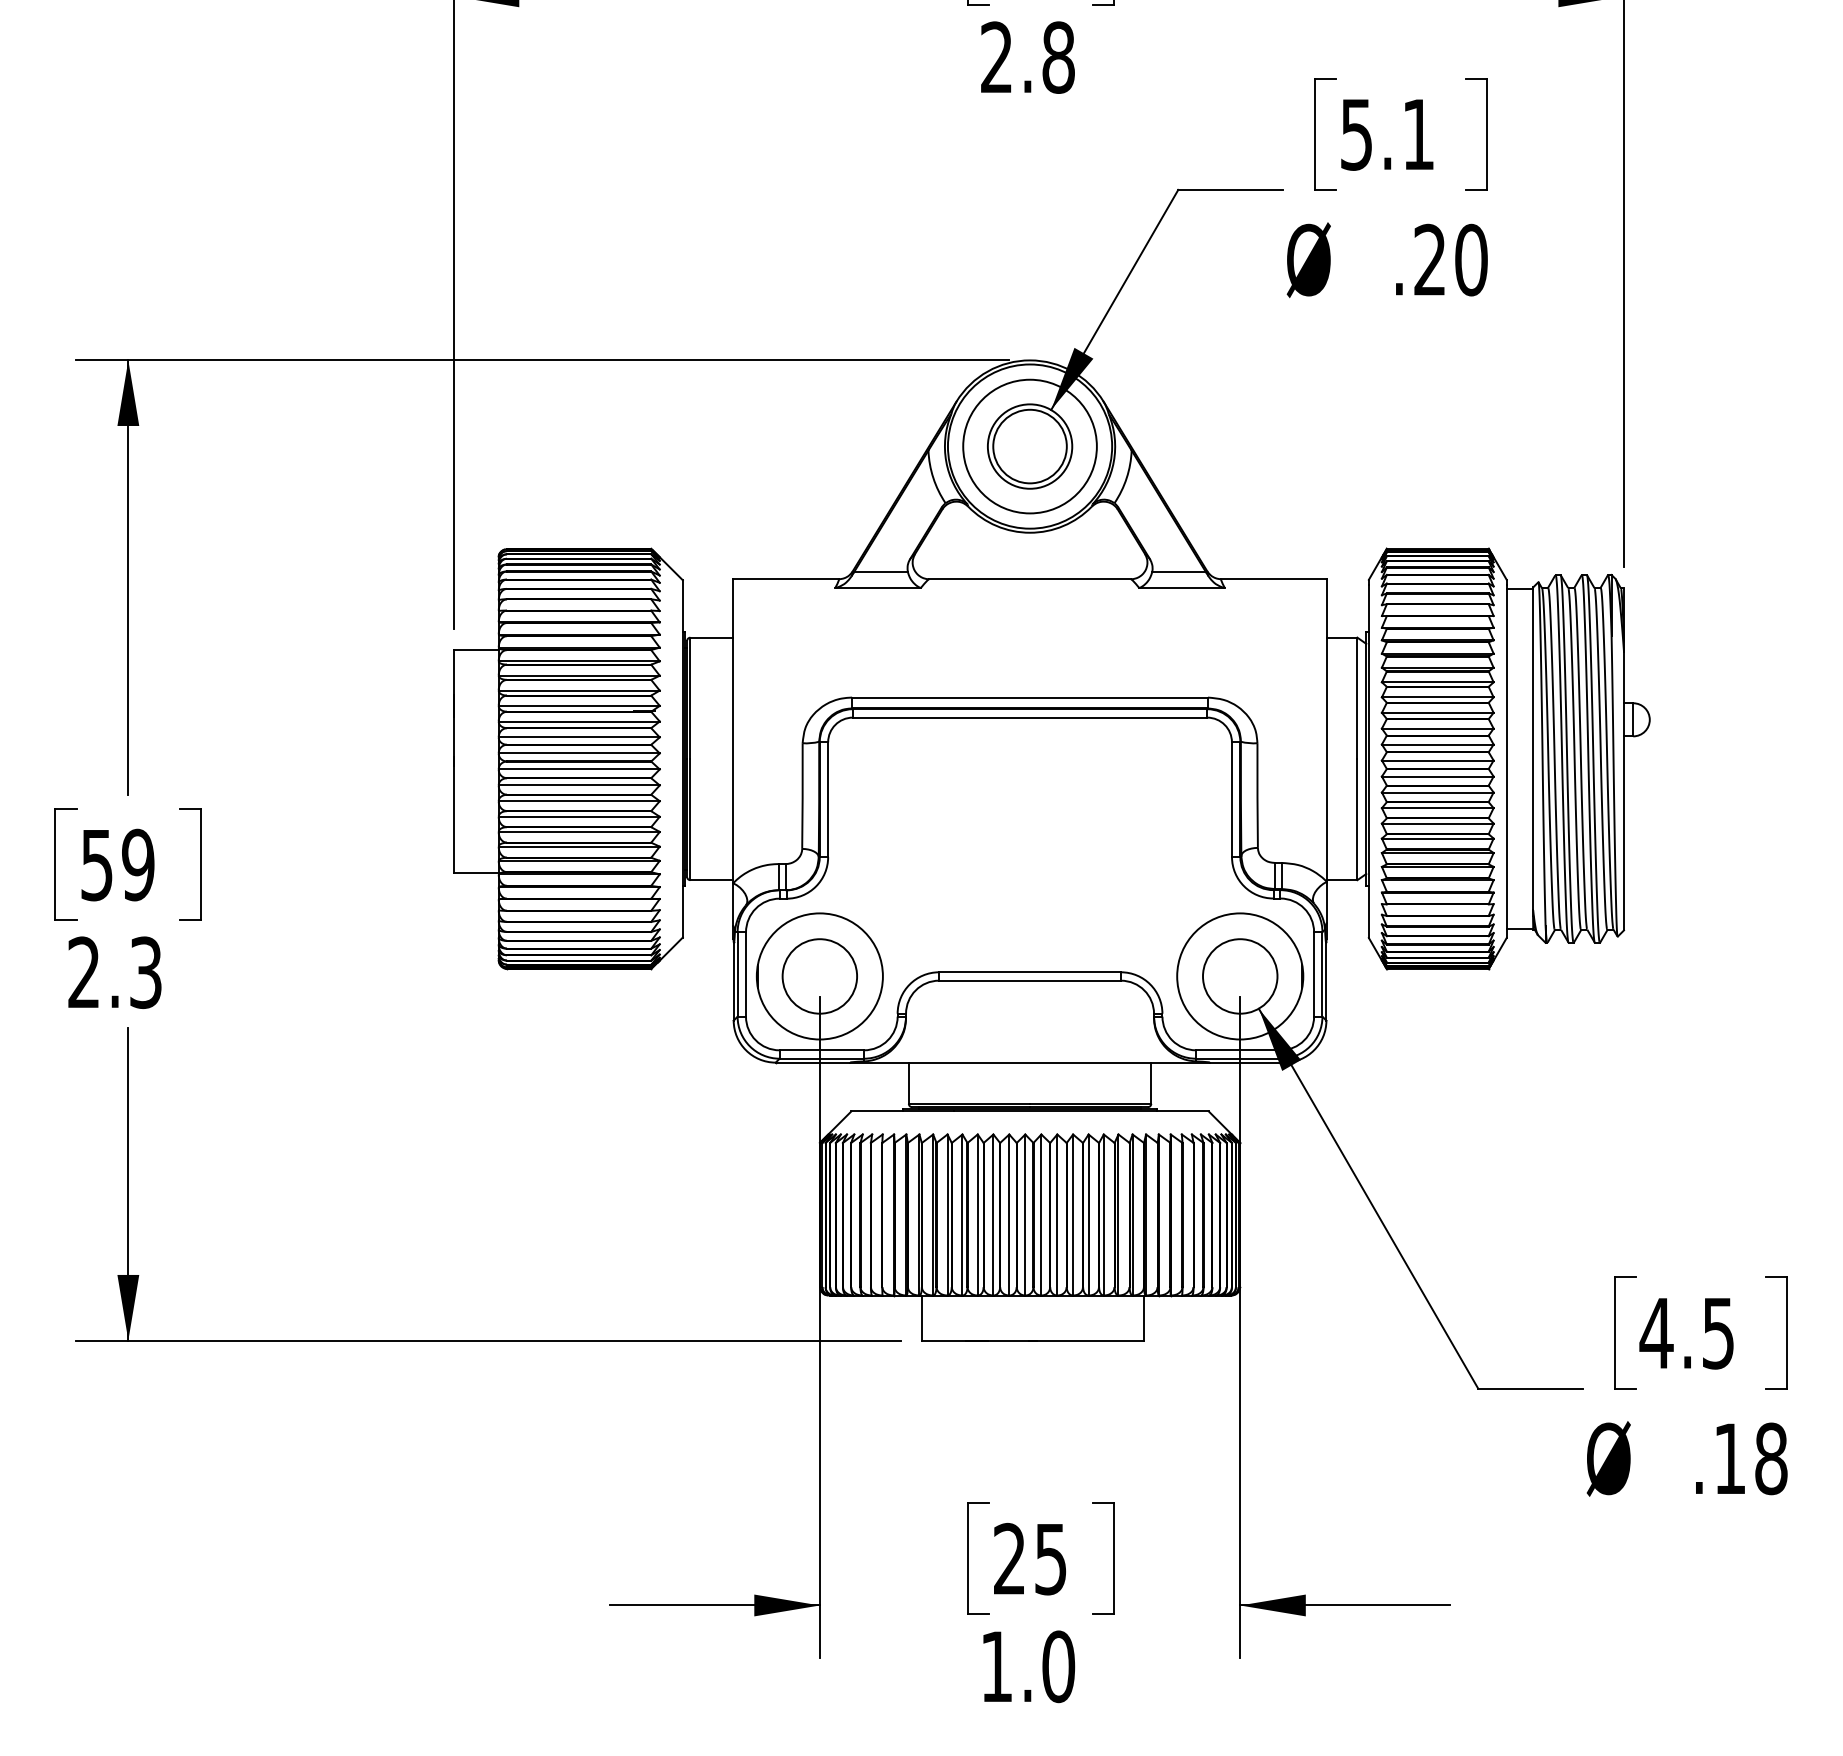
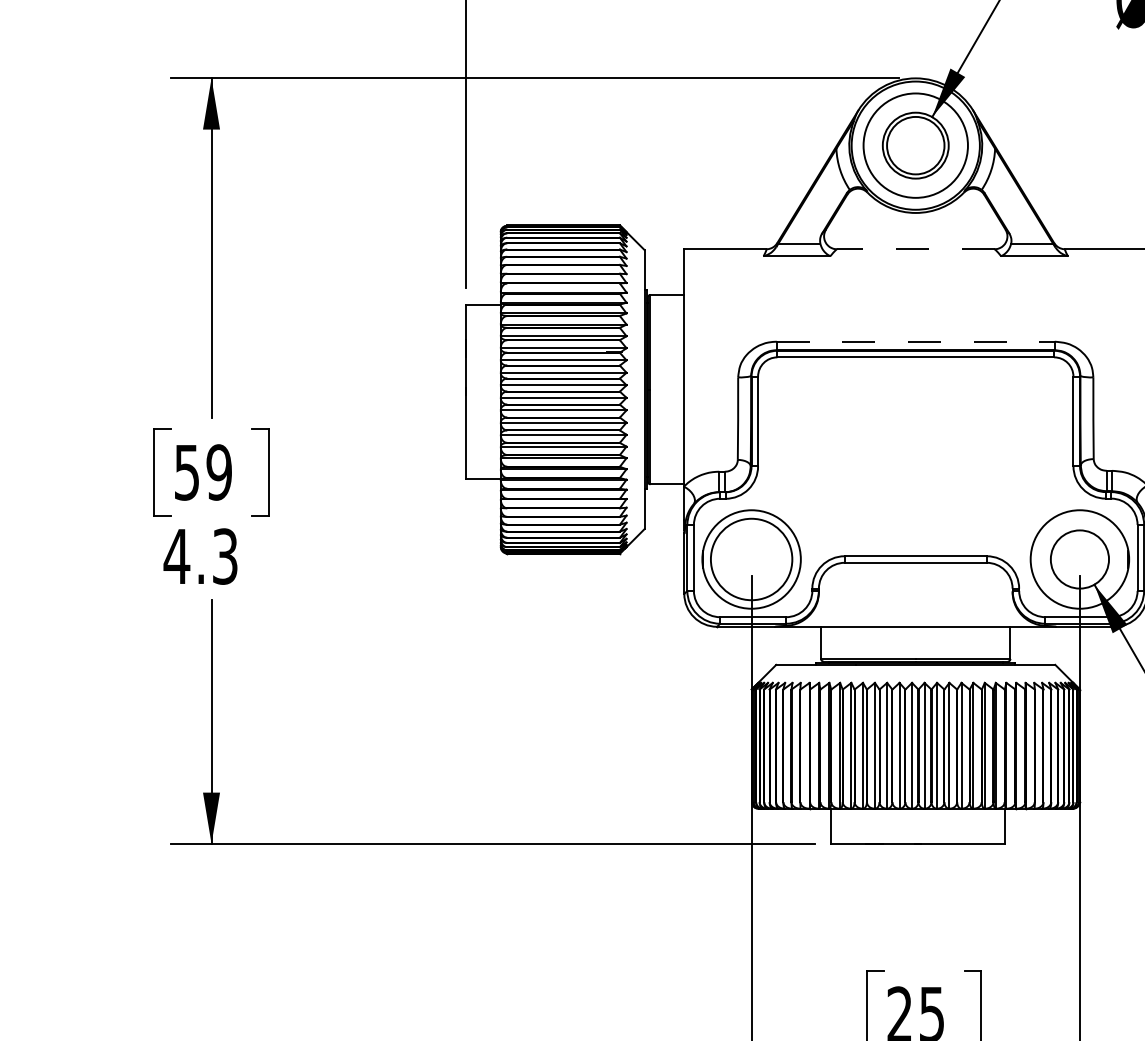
line: (1030, 579) -> (916, 249), solid -> dashed
line: (1030, 697) -> (916, 341), solid -> dashed
text: (83, 971) -> (176, 555), 2.3 -> 4.3
circle: (819, 976) -> (751, 559), size x1.4

